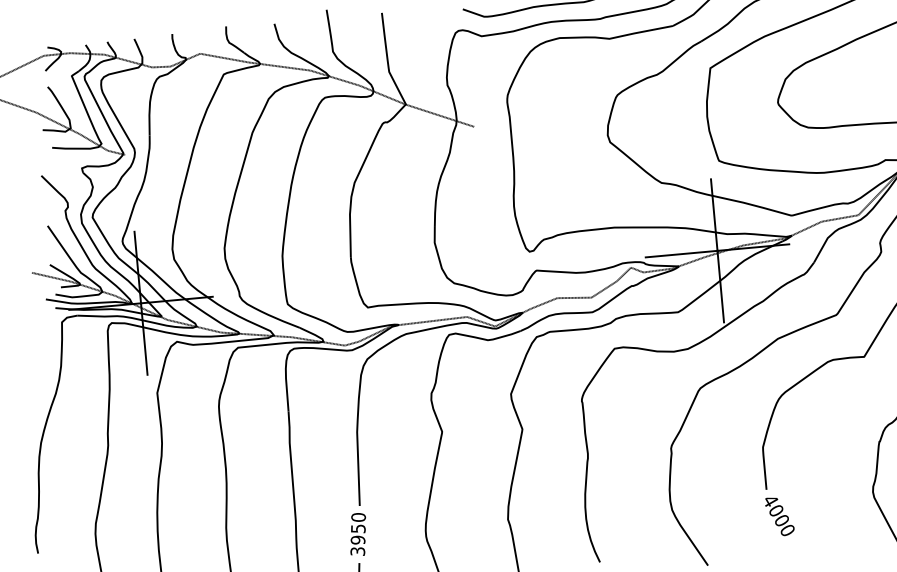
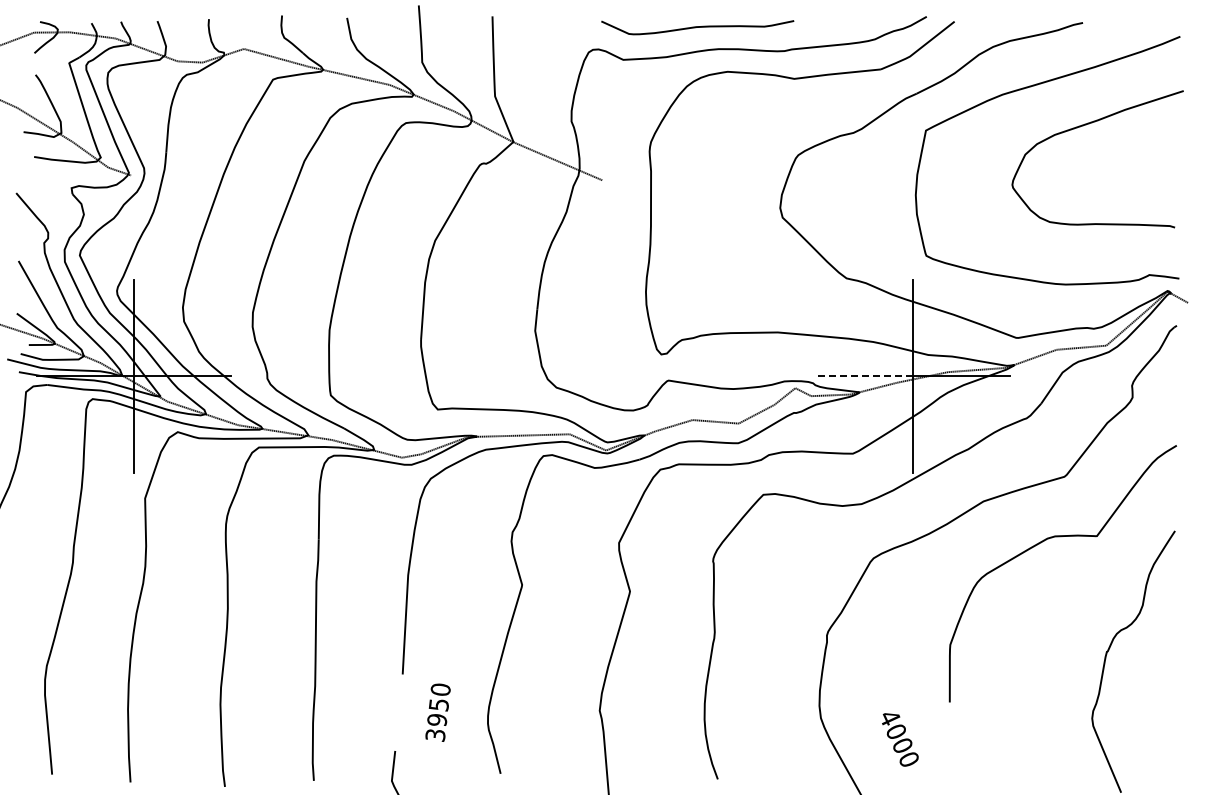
line: (681, 254) -> (864, 376), solid -> dashed
text: (779, 516) -> (900, 739), moved
text: (357, 534) -> (437, 712), moved

